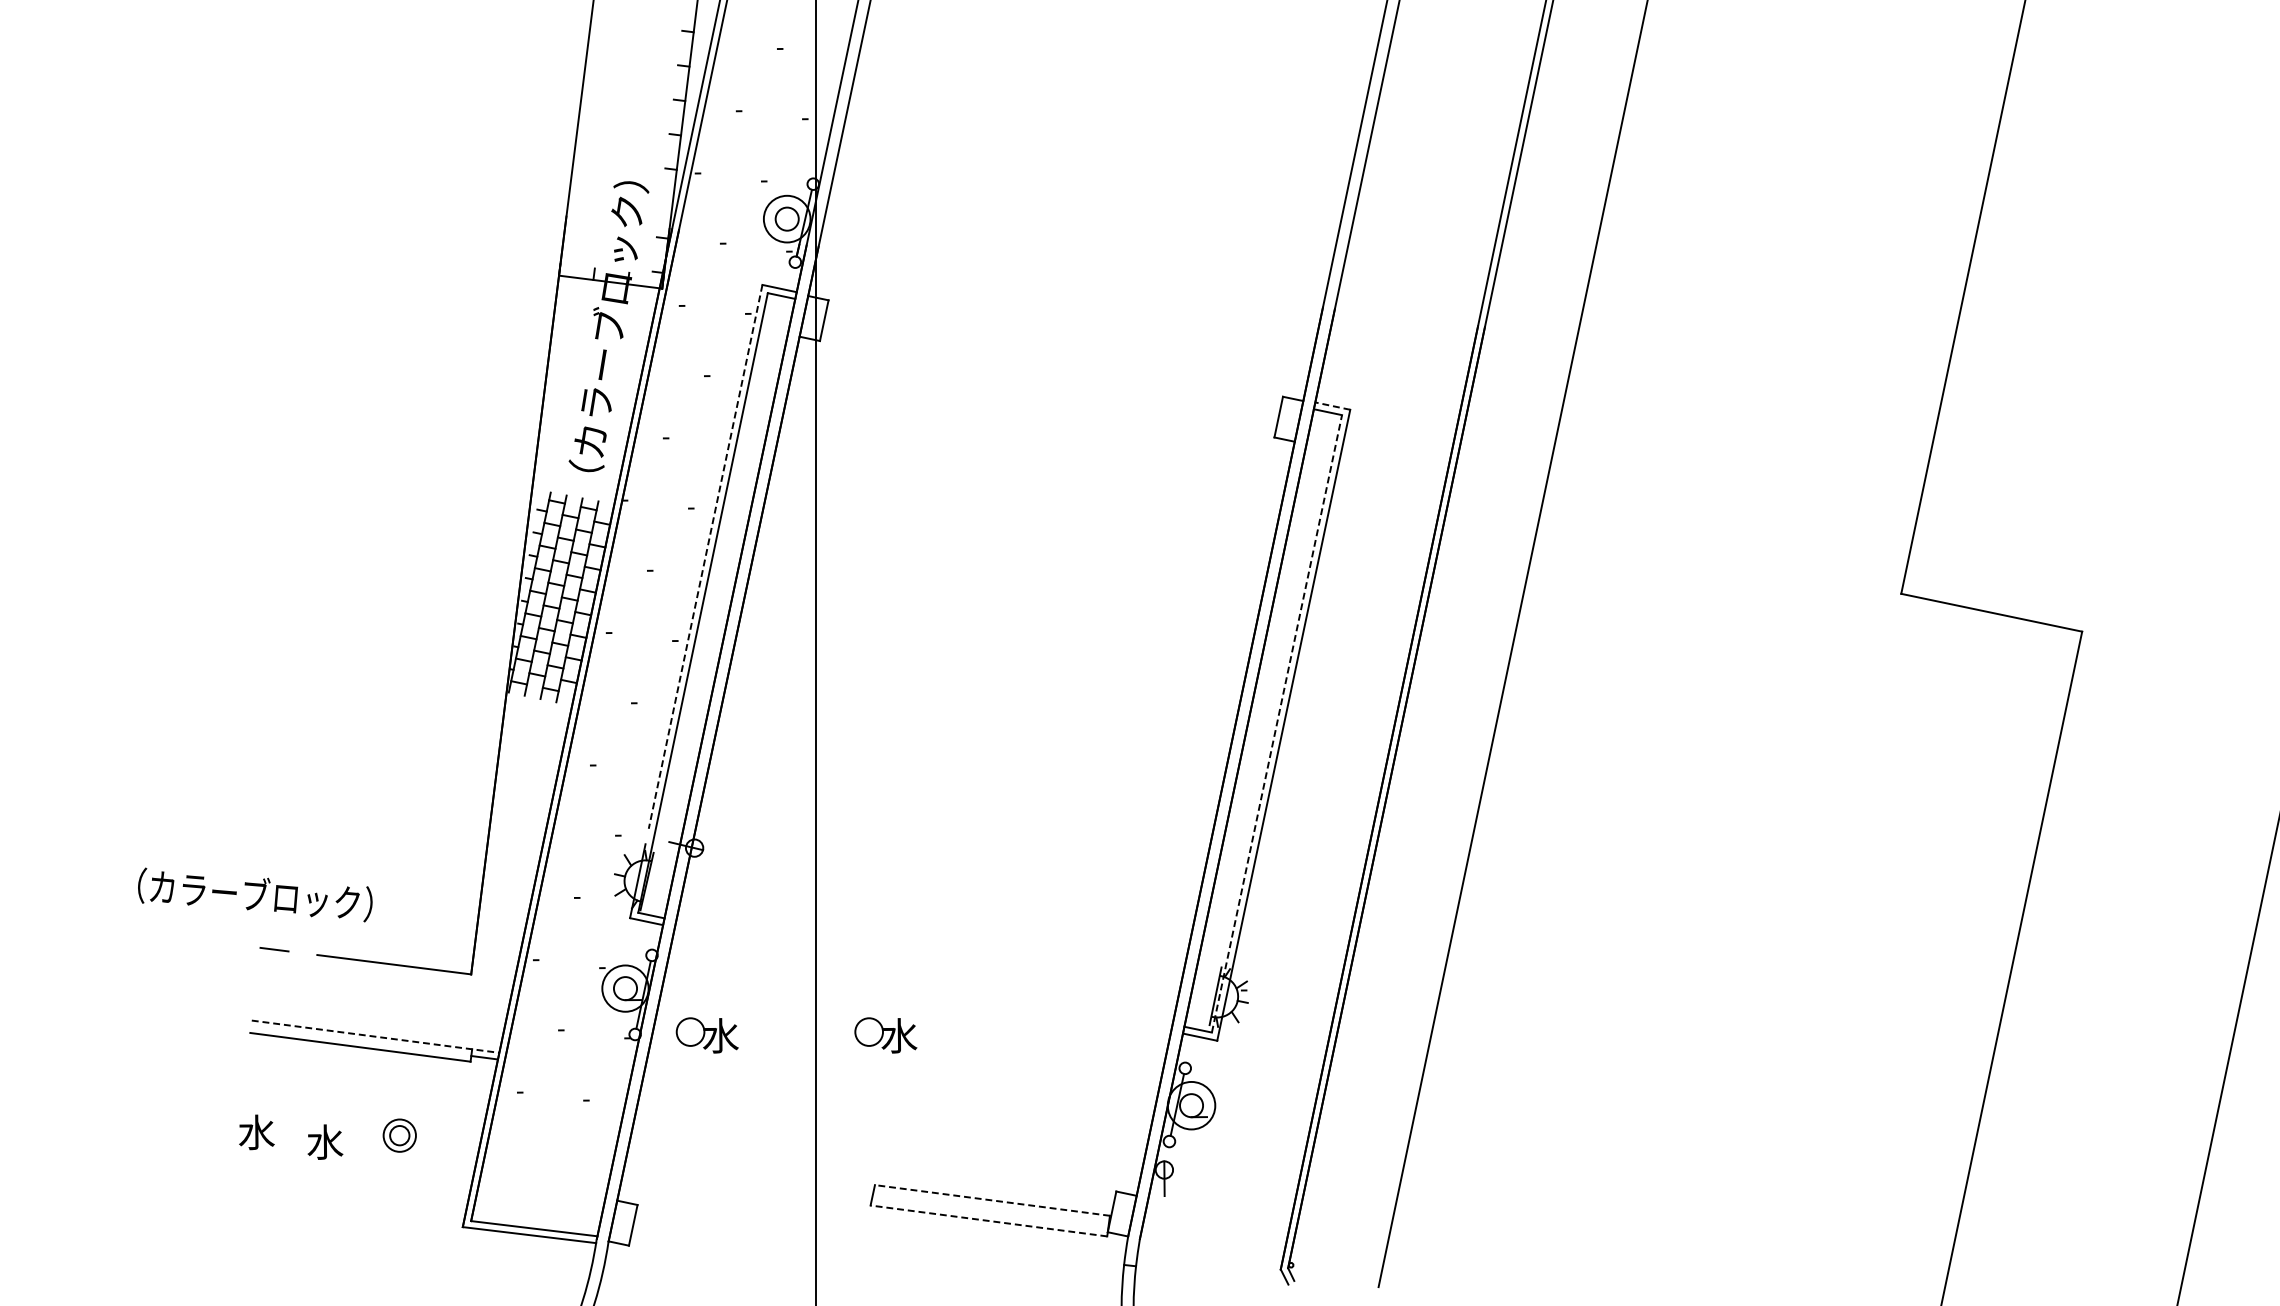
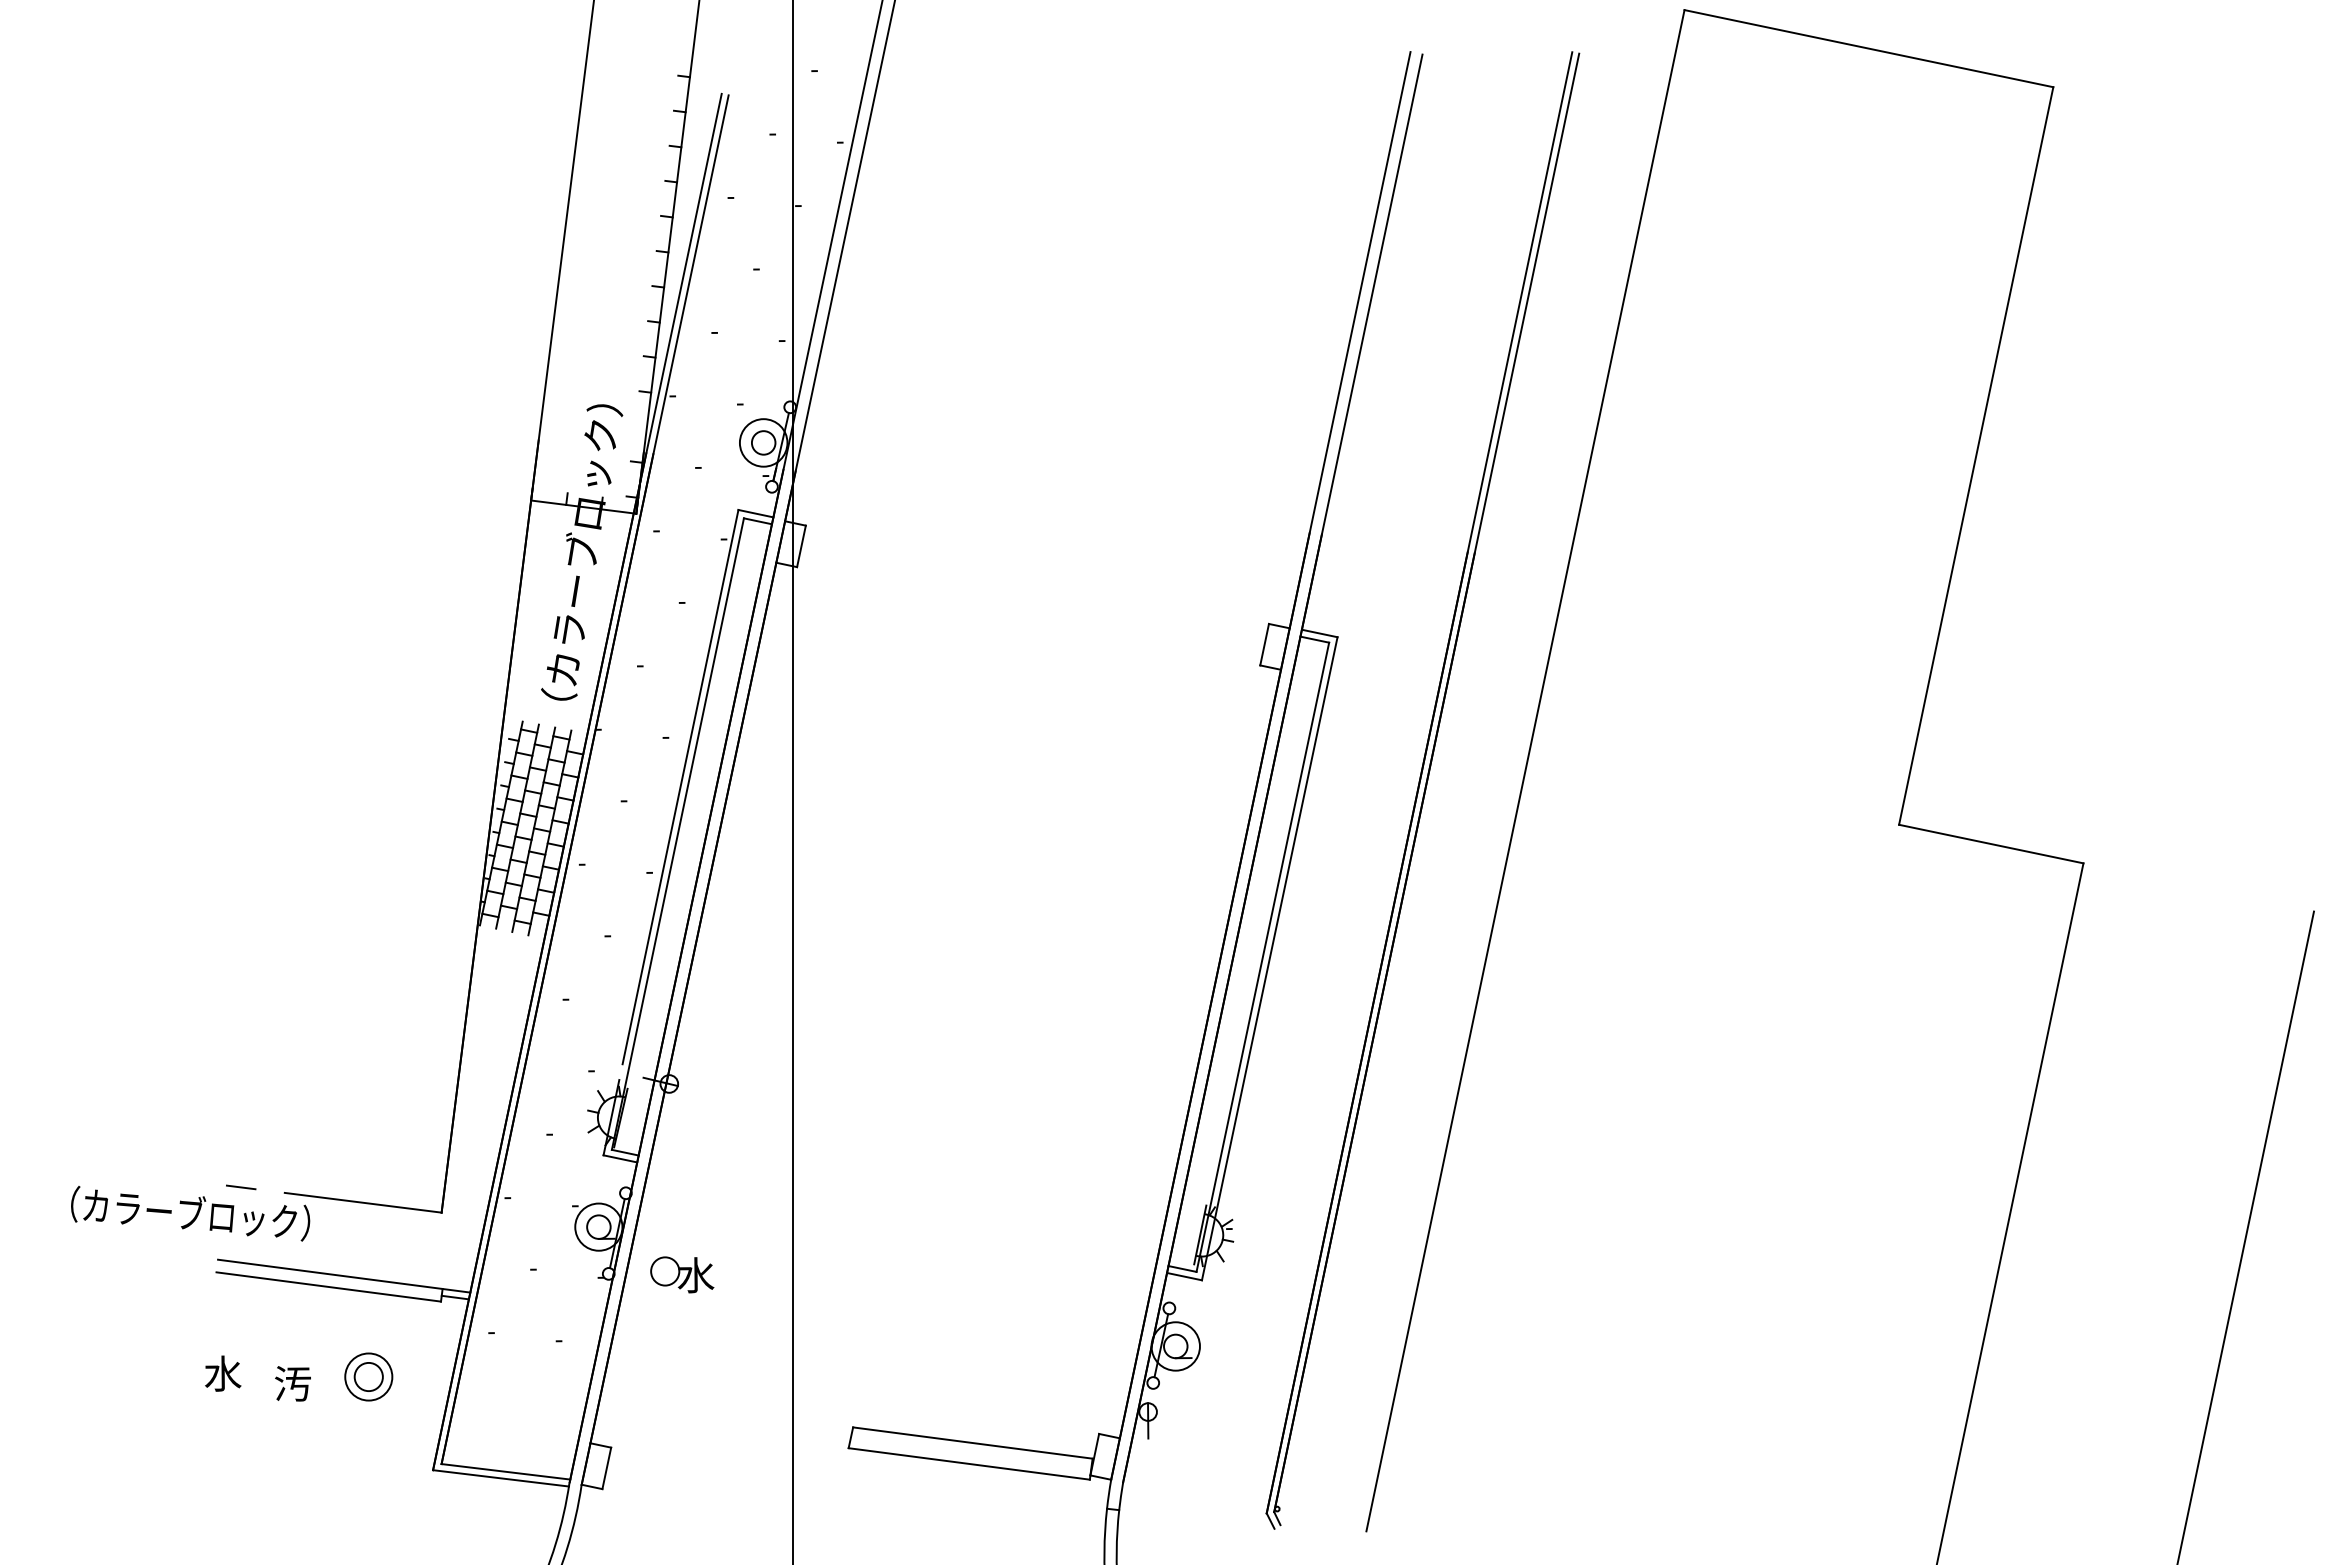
line: (1332, 406) -> (1319, 633), dashed -> solid
line: (705, 557) -> (680, 787), dashed -> solid
line: (1276, 724) -> (1262, 957), dashed -> solid
text: (255, 894) -> (190, 1213), moved
part: (886, 1035) -> (864, 1274), removed
line: (375, 1037) -> (344, 1276), dashed -> solid
part: (399, 1135) -> (368, 1376), size x1.43
text: (324, 1142) -> (292, 1383), 水 -> 汚
line: (992, 1200) -> (972, 1443), dashed -> solid
line: (989, 1220) -> (969, 1463), dashed -> solid

